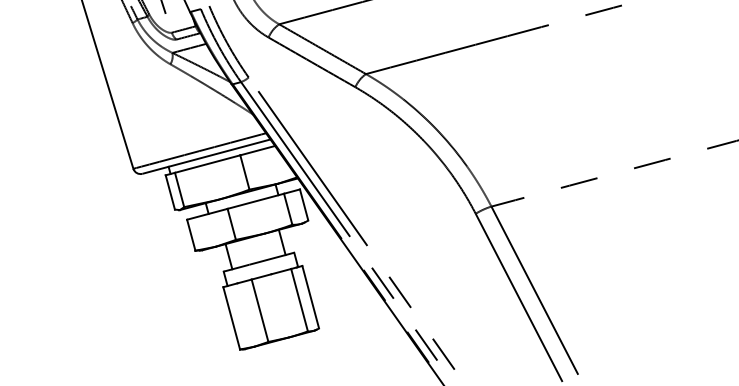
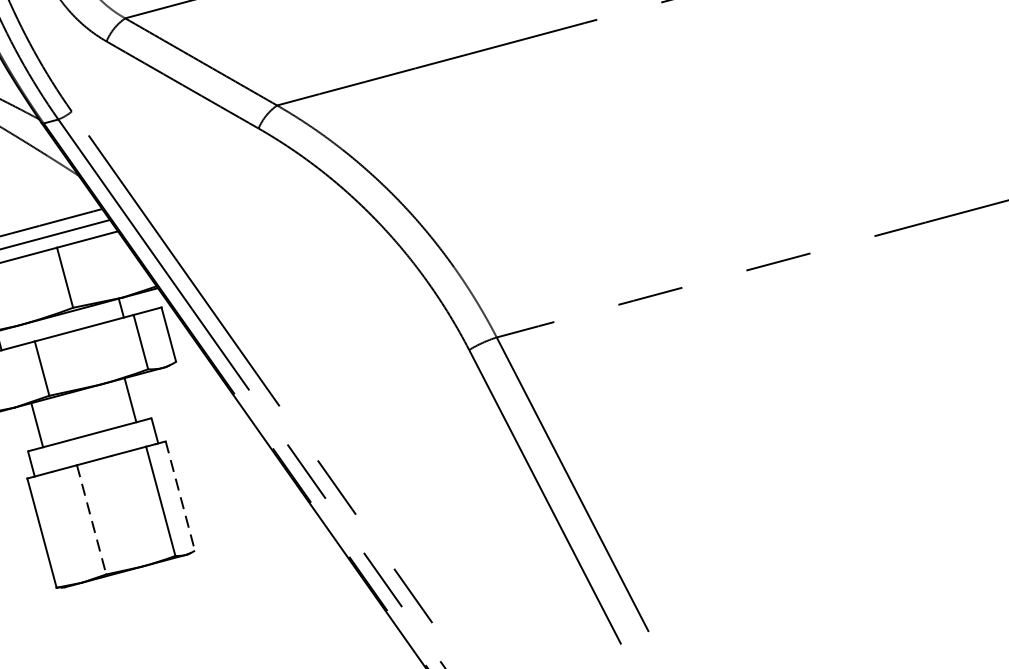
line: (310, 297) -> (179, 496), solid -> dashed
line: (260, 311) -> (92, 521), solid -> dashed

